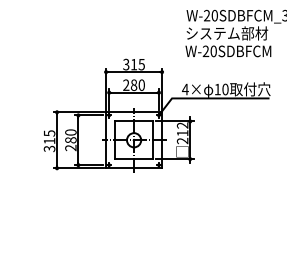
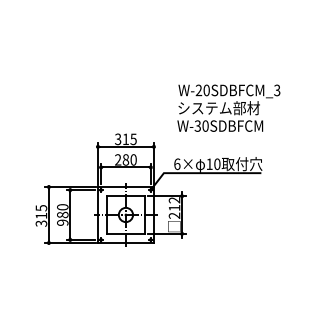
text: (205, 51) -> (197, 126), W-20SDBFCM -> W-30SDBFCM
text: (184, 89) -> (176, 164), 4× -> 6×
text: (70, 147) -> (62, 222), 280 -> 980

